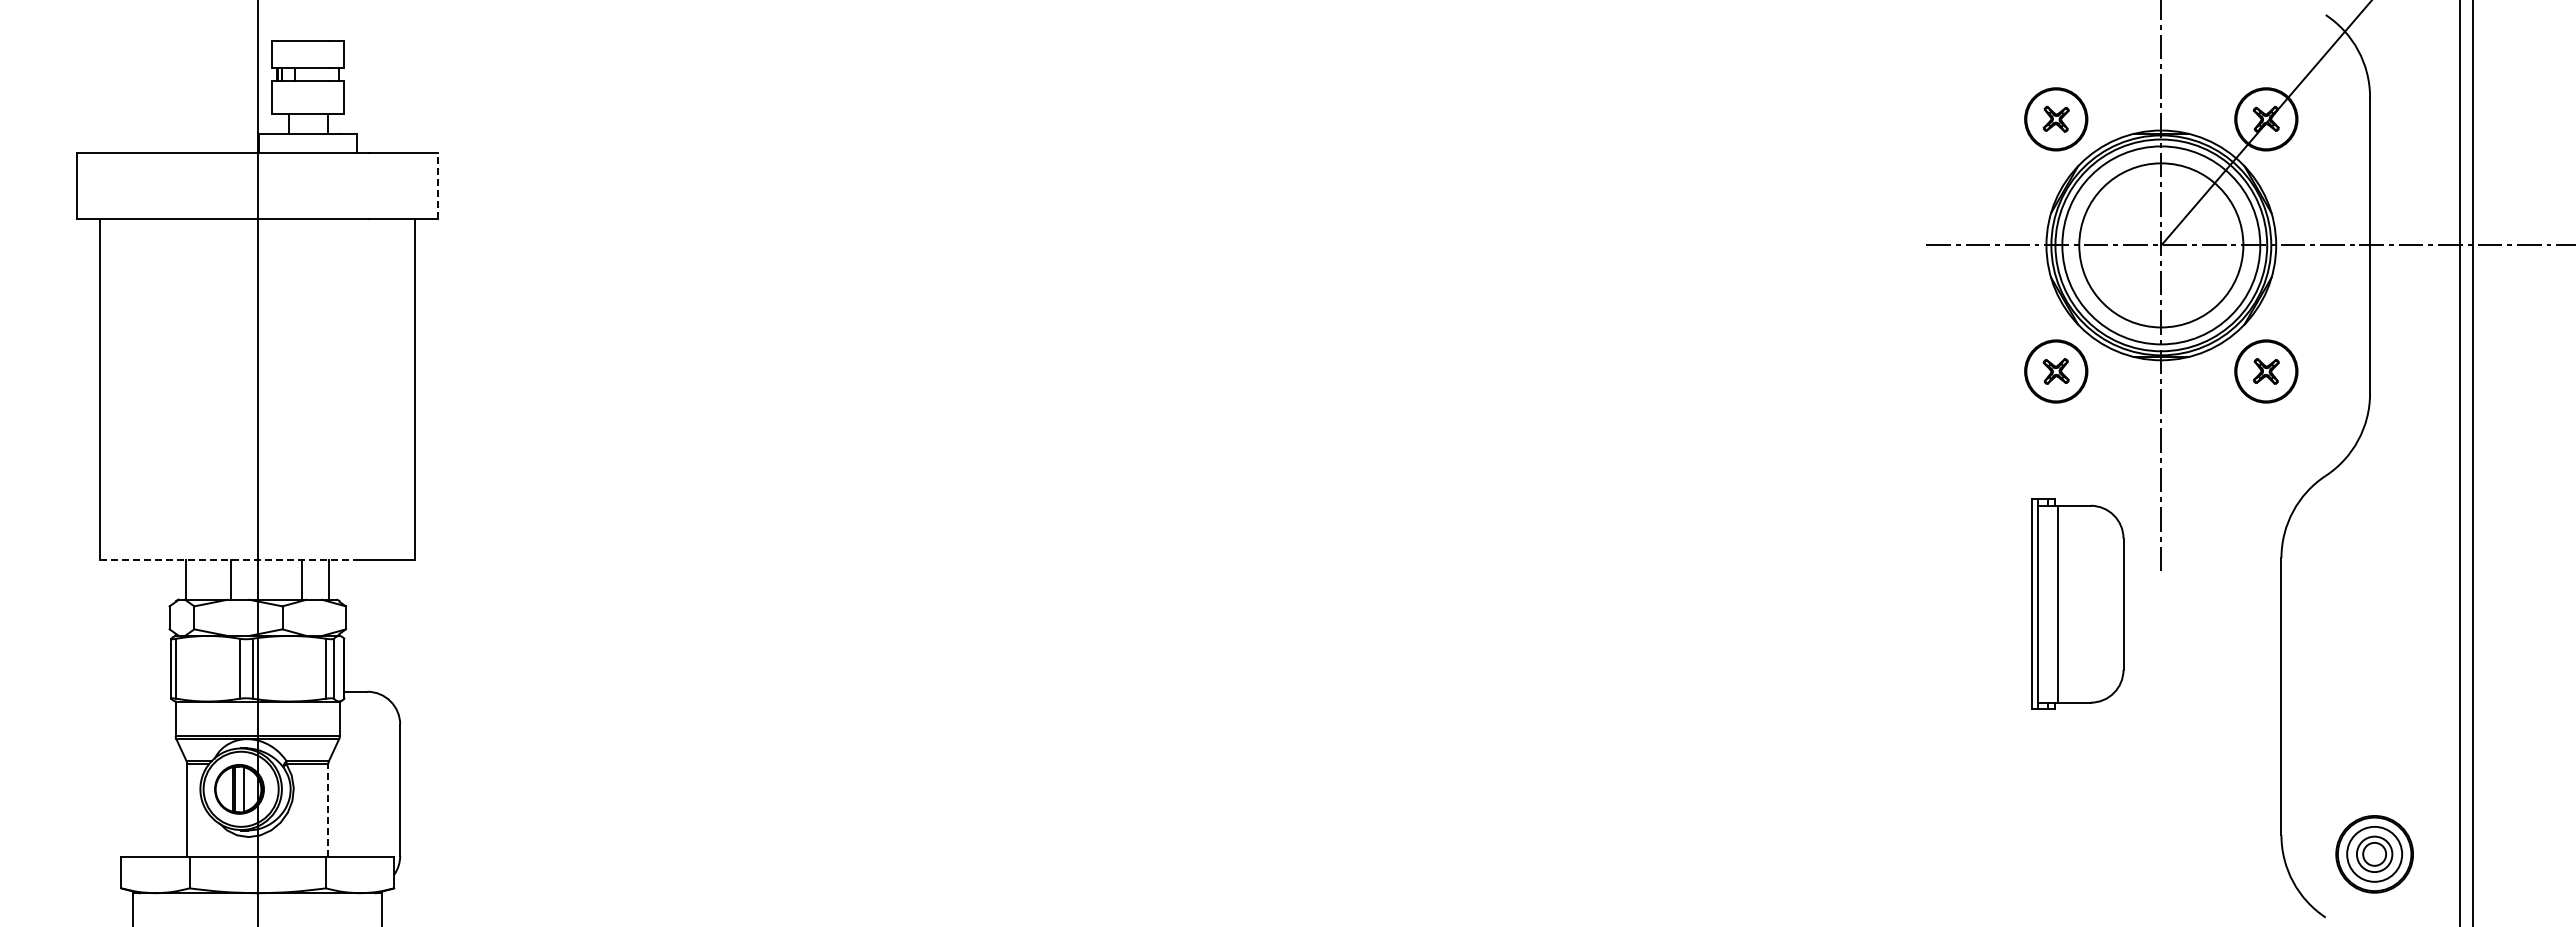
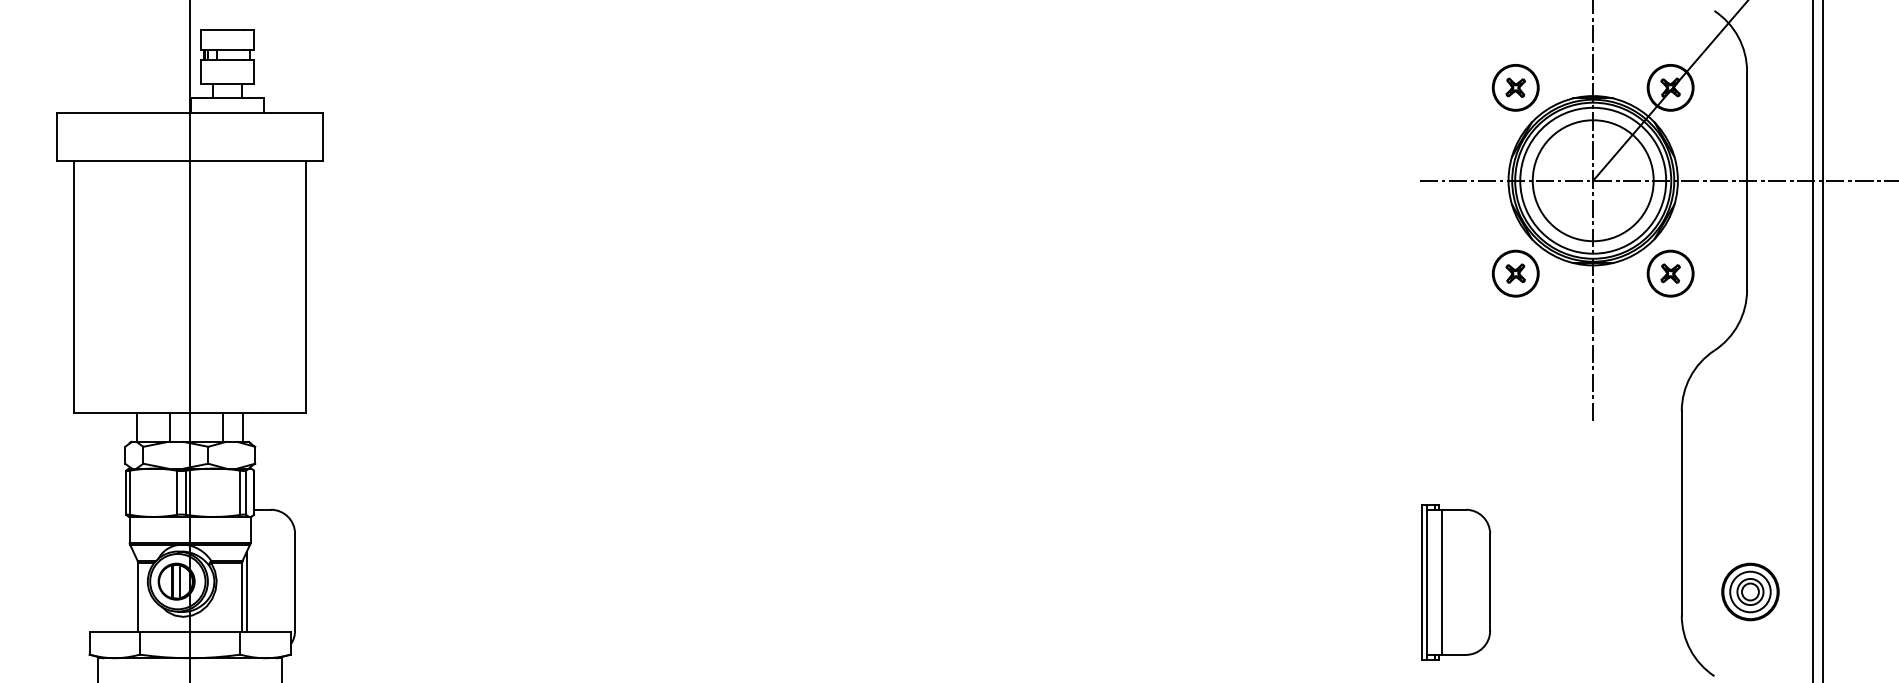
line: (438, 186) -> (323, 137), dashed -> solid
line: (227, 560) -> (167, 412), dashed -> solid
part: (2077, 603) -> (1456, 581), moved
line: (334, 803) -> (246, 592), added
line: (328, 810) -> (242, 597), dashed -> solid
part: (2374, 854) -> (1750, 592), moved

